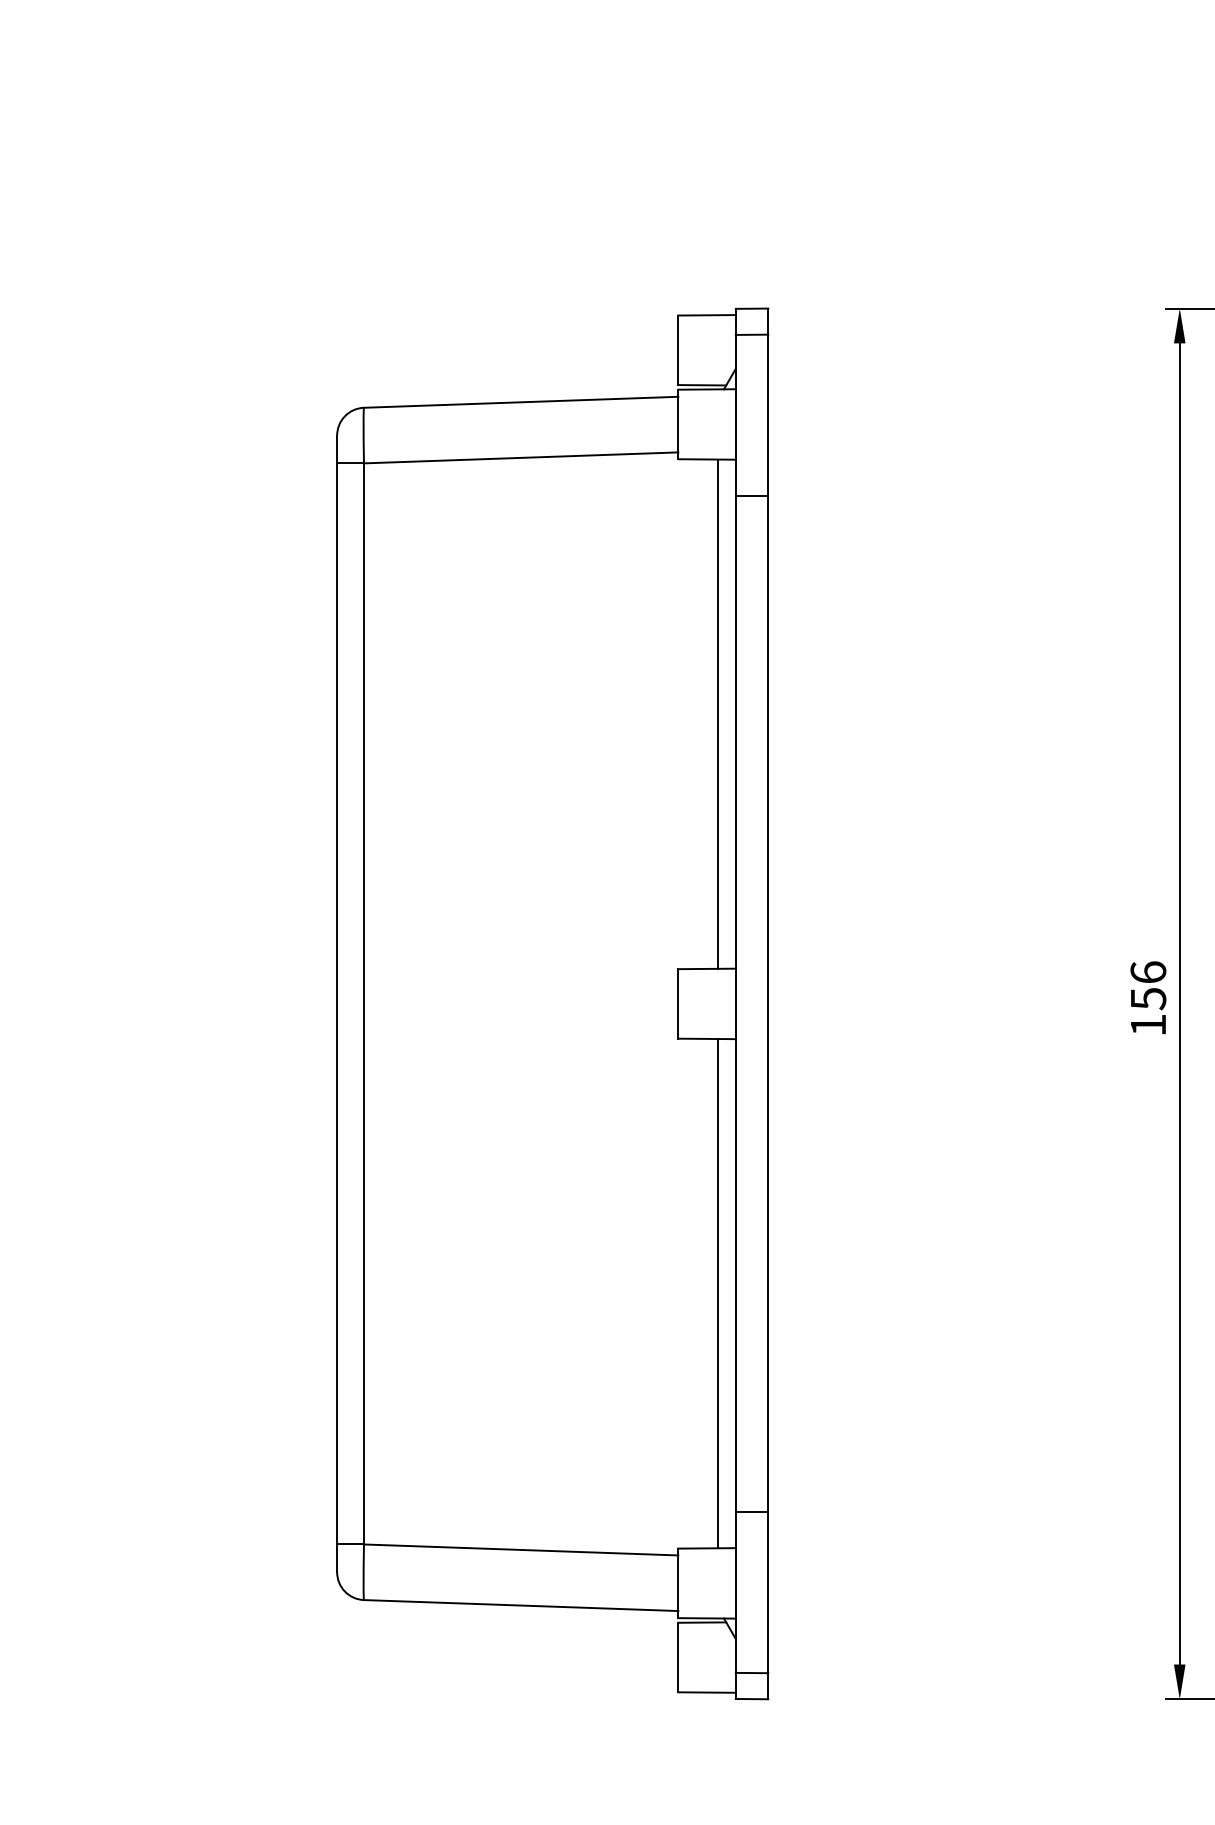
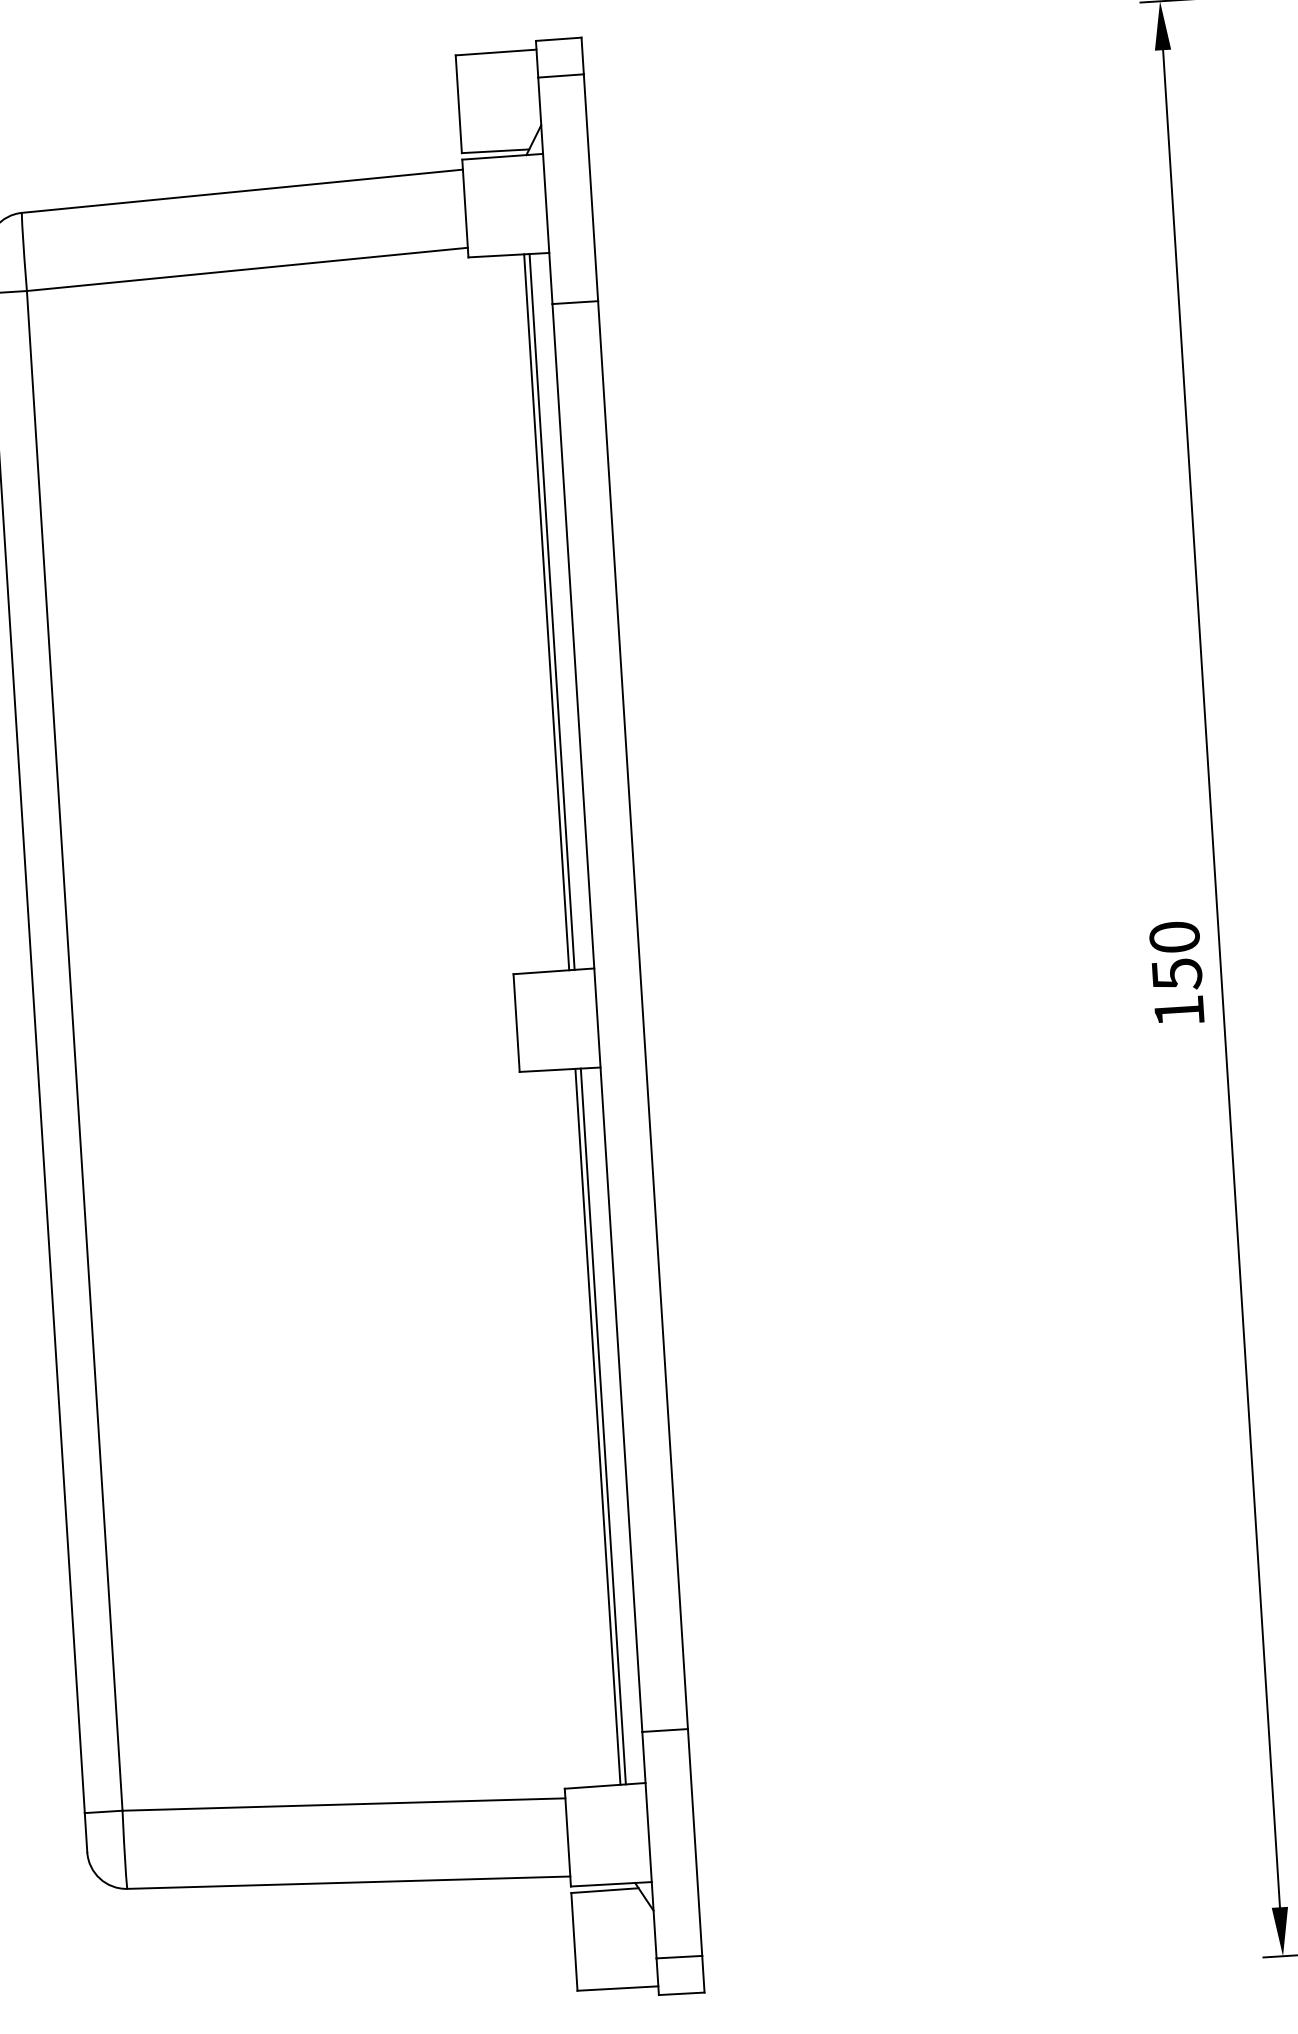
line: (721, 713) -> (551, 611), added
text: (1148, 972) -> (1174, 937), 156 -> 150
line: (721, 1293) -> (602, 1426), added

